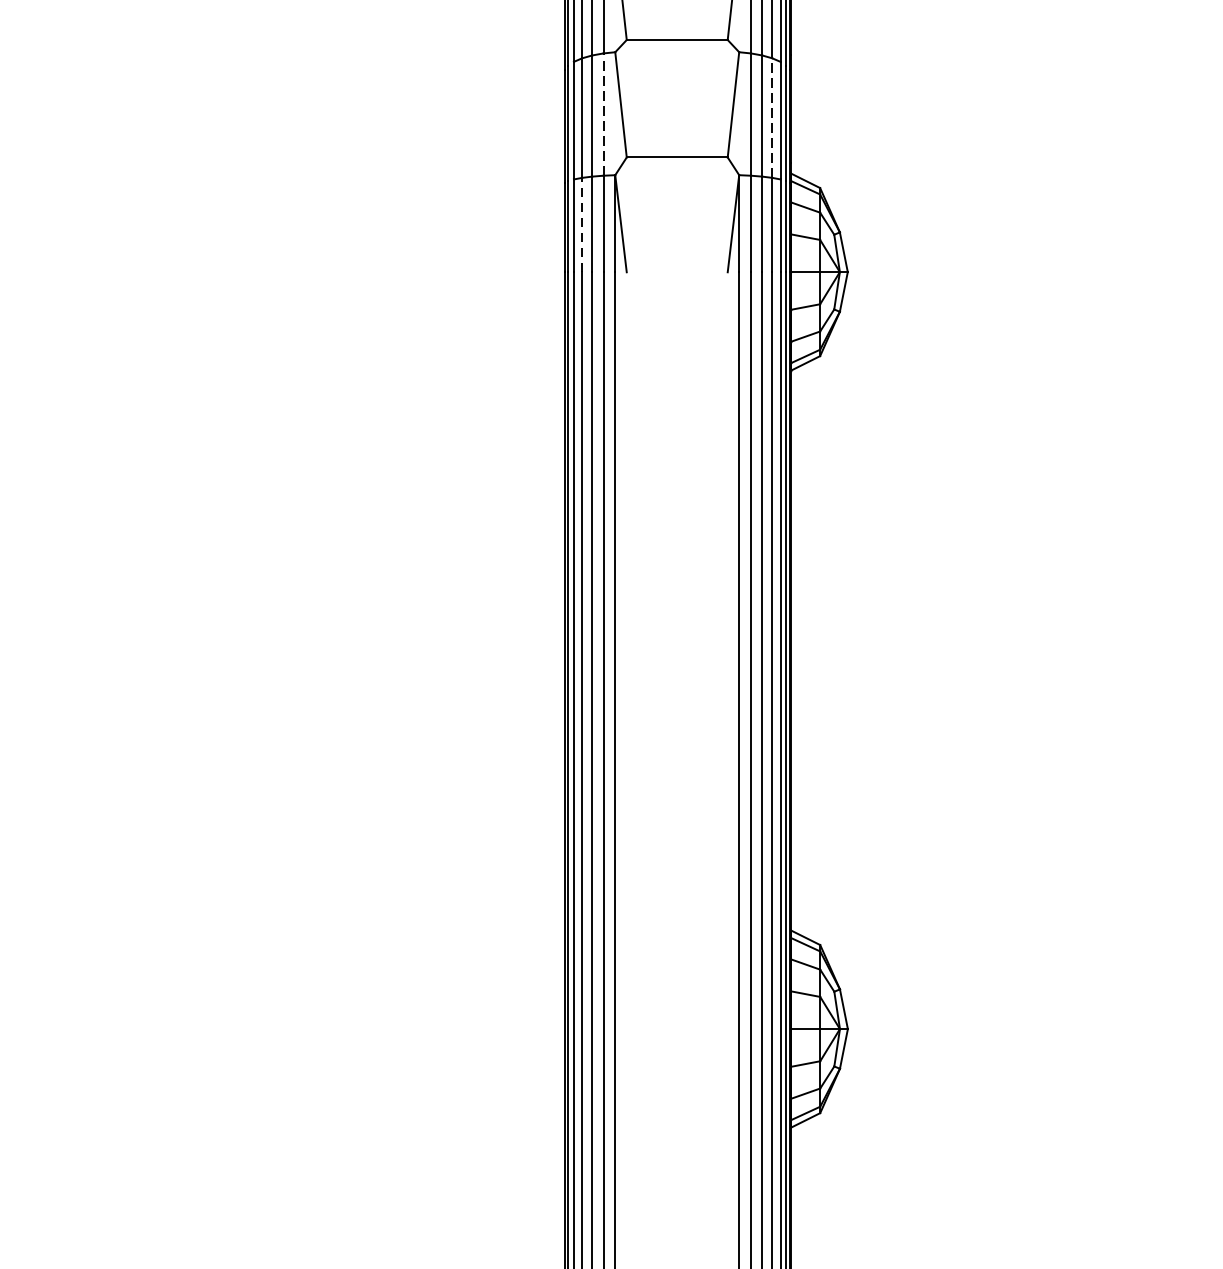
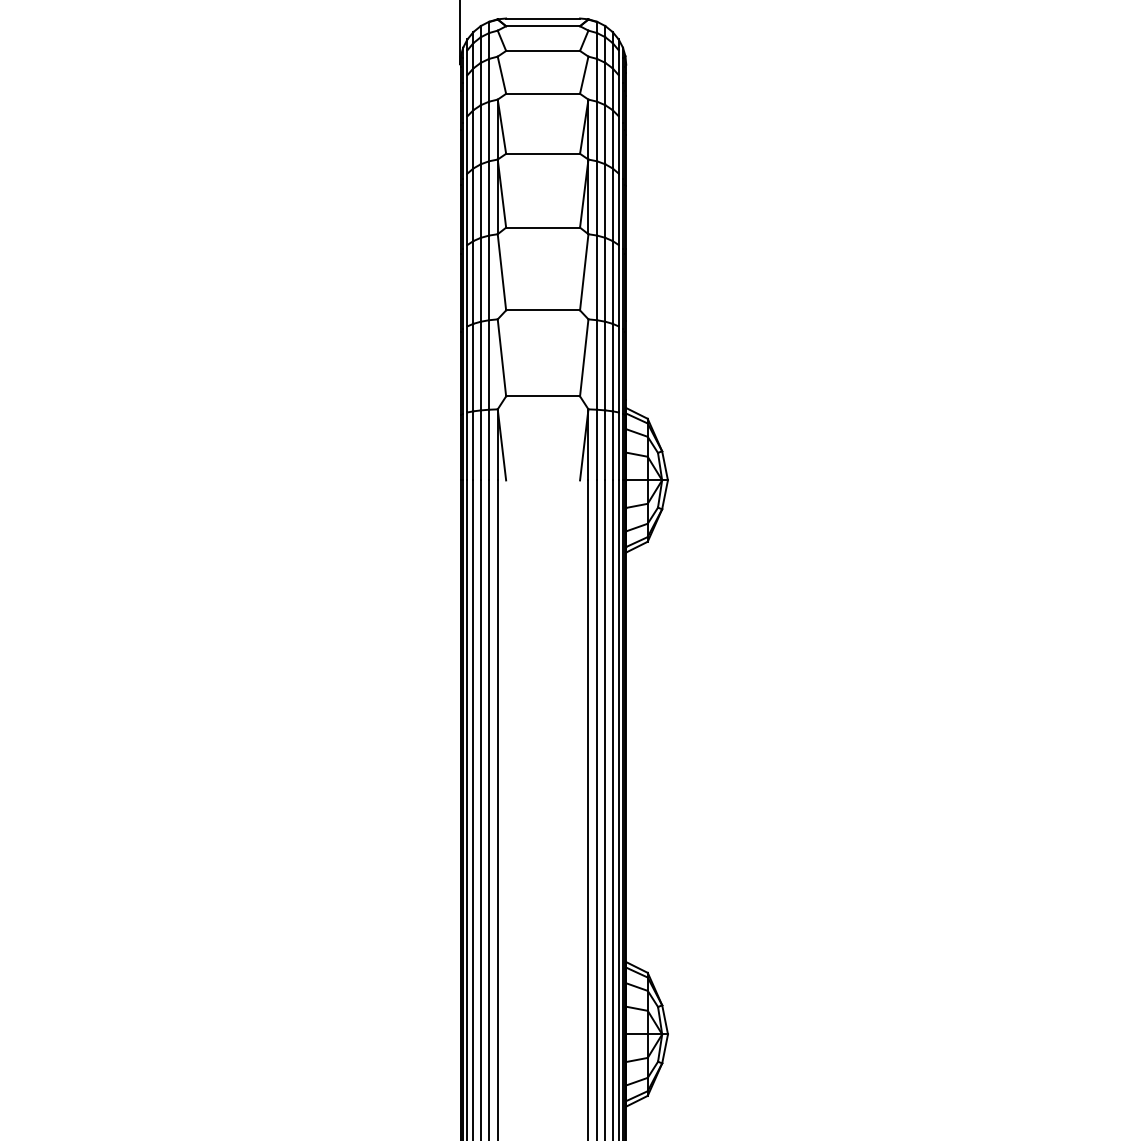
line: (604, 113) -> (489, 364), dashed -> solid
line: (772, 118) -> (612, 367), dashed -> solid
line: (582, 224) -> (473, 445), dashed -> solid

